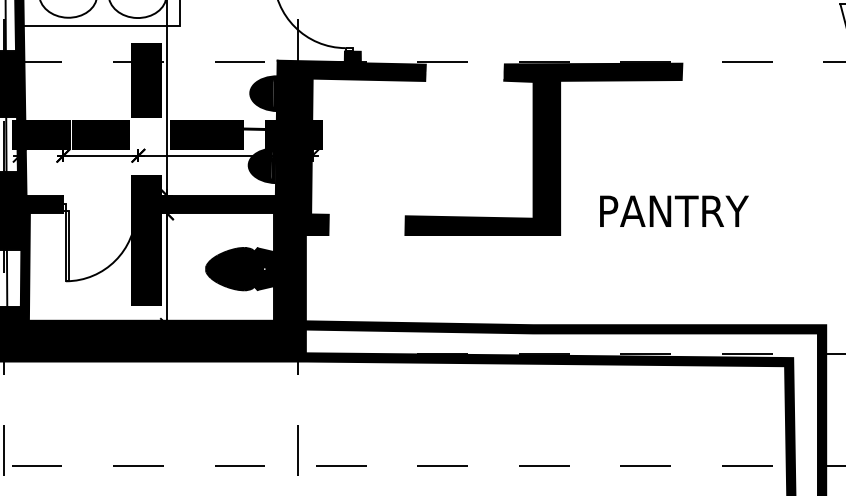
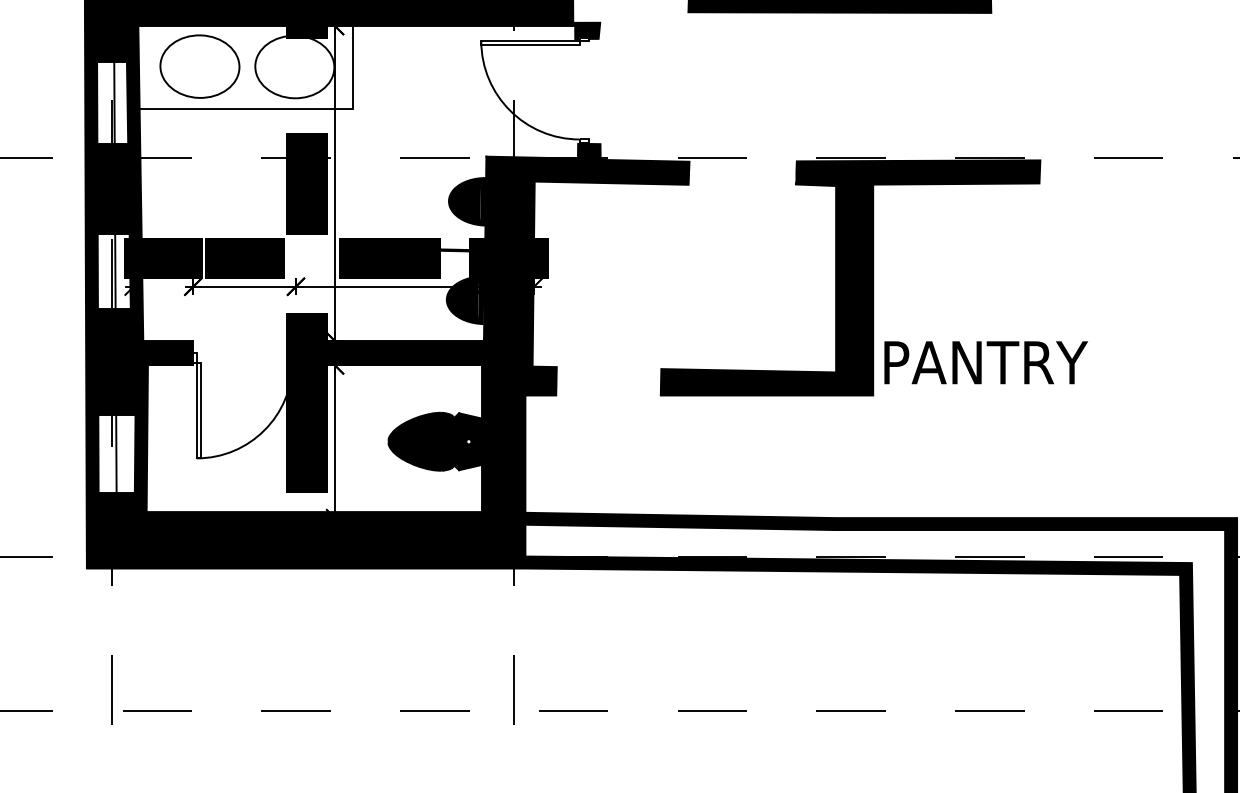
text: (673, 211) -> (985, 362), moved

